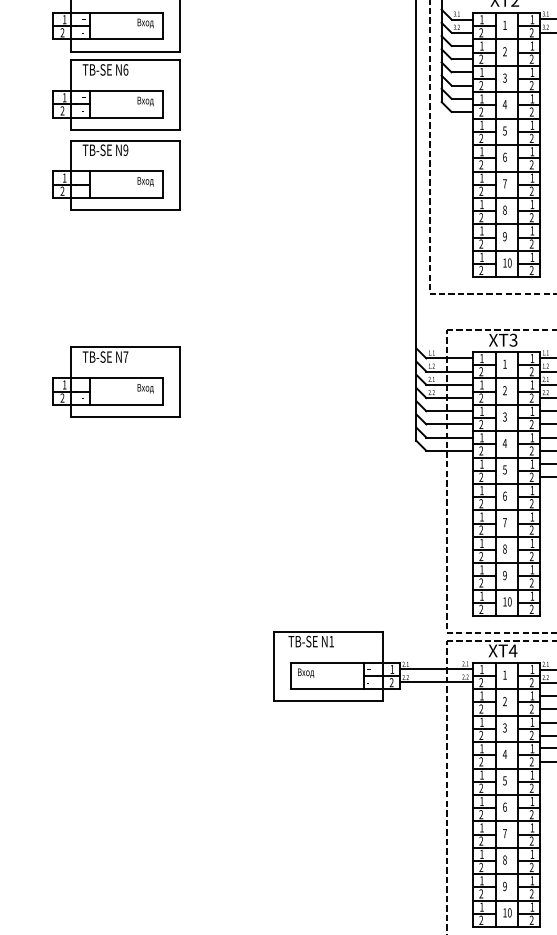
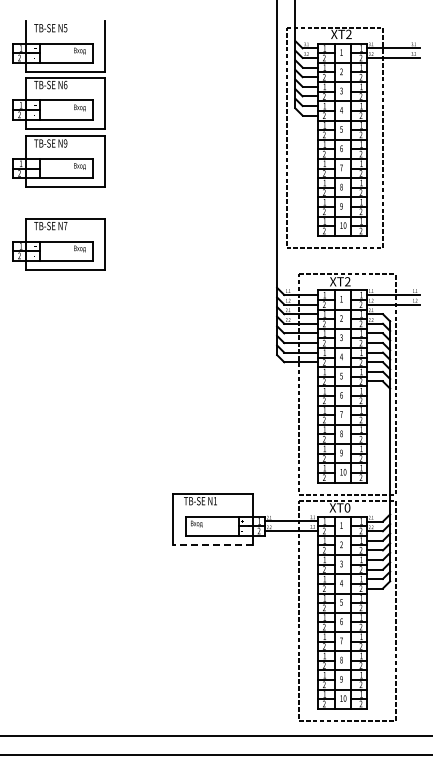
text: (513, 341) -> (347, 282), 3 -> 2
part: (116, 382) -> (58, 244), moved
text: (513, 650) -> (347, 507), 4 -> 0
line: (327, 701) -> (212, 544), solid -> dashed

